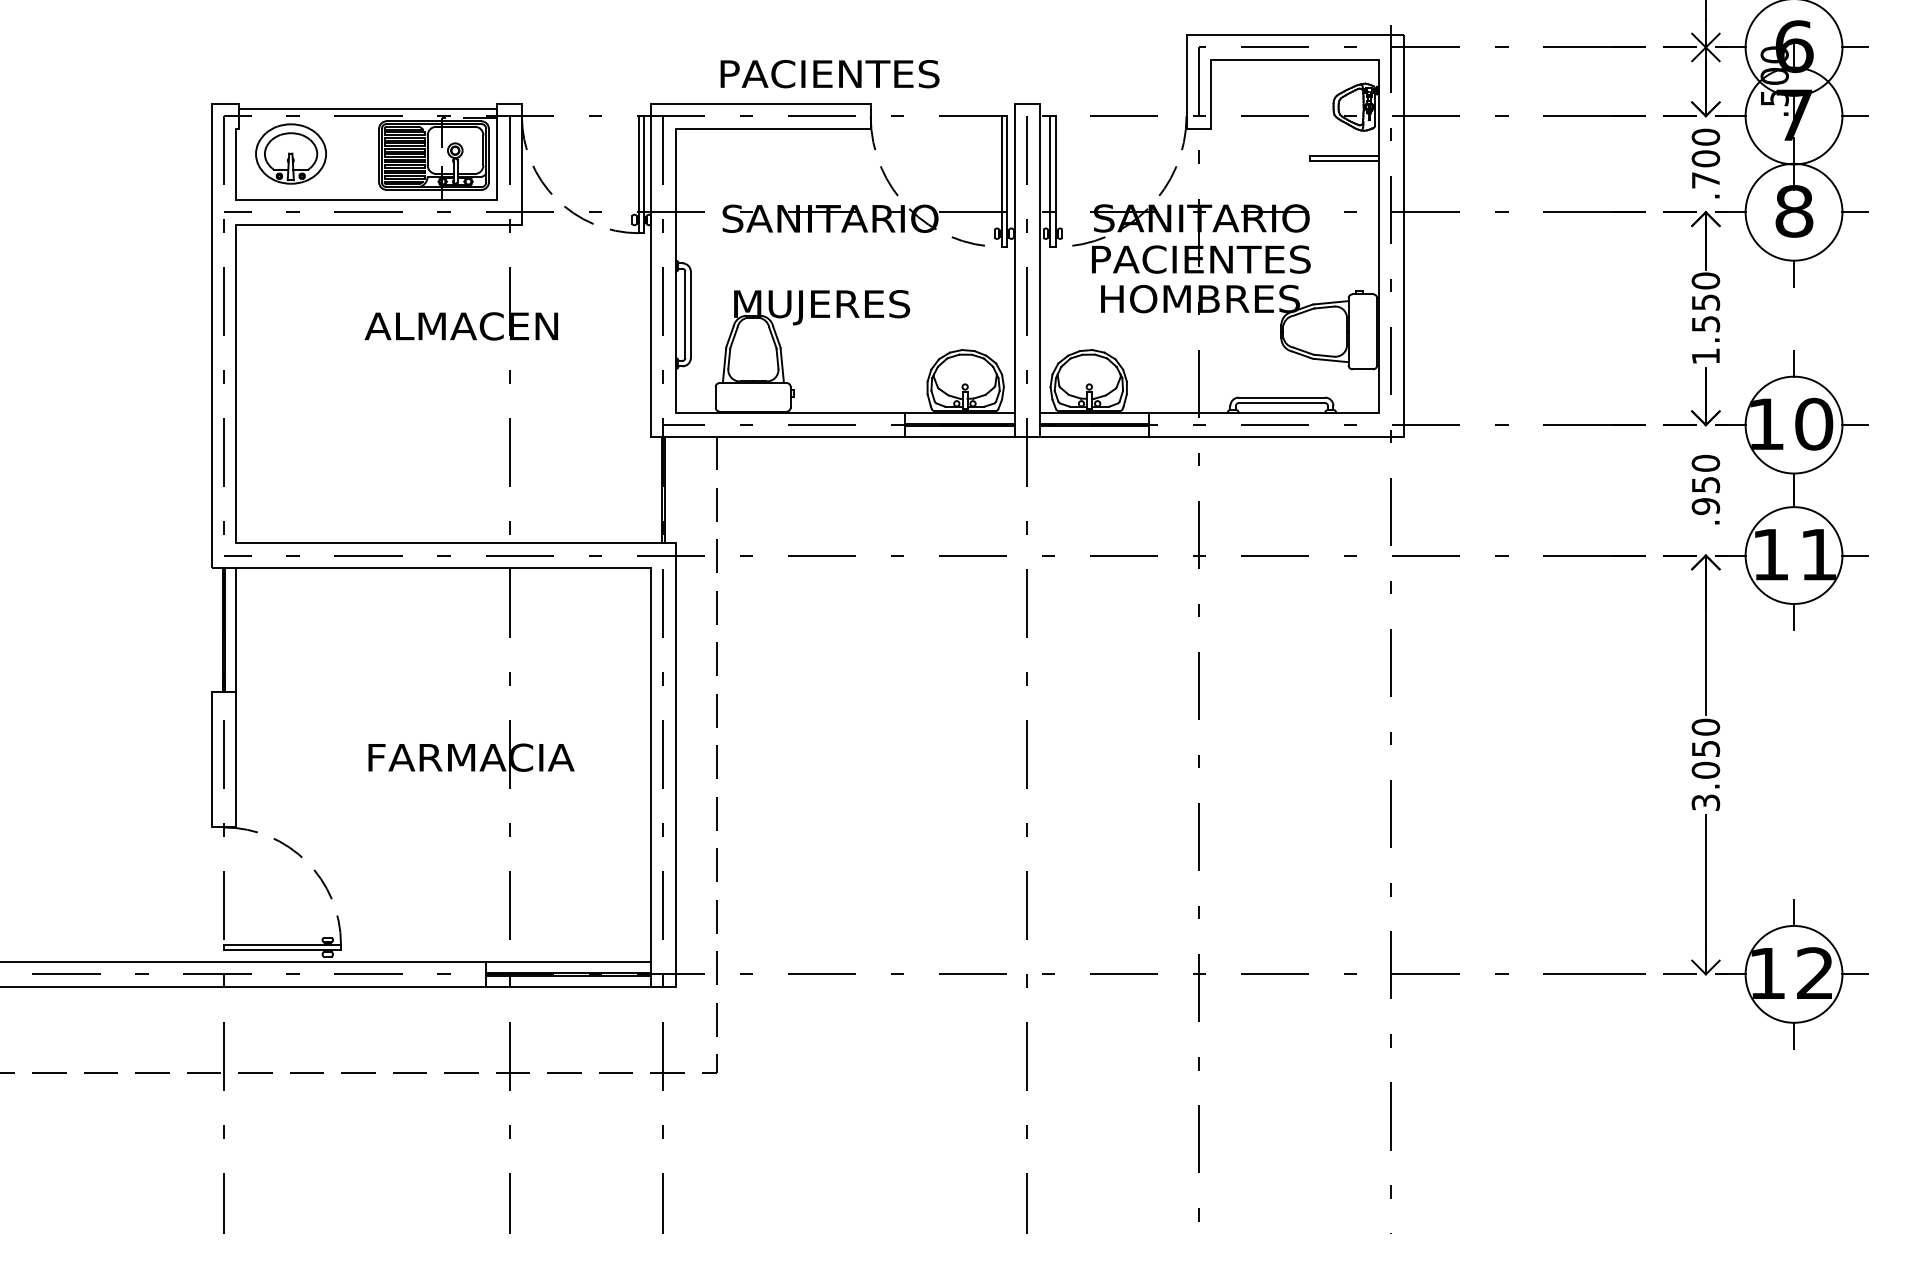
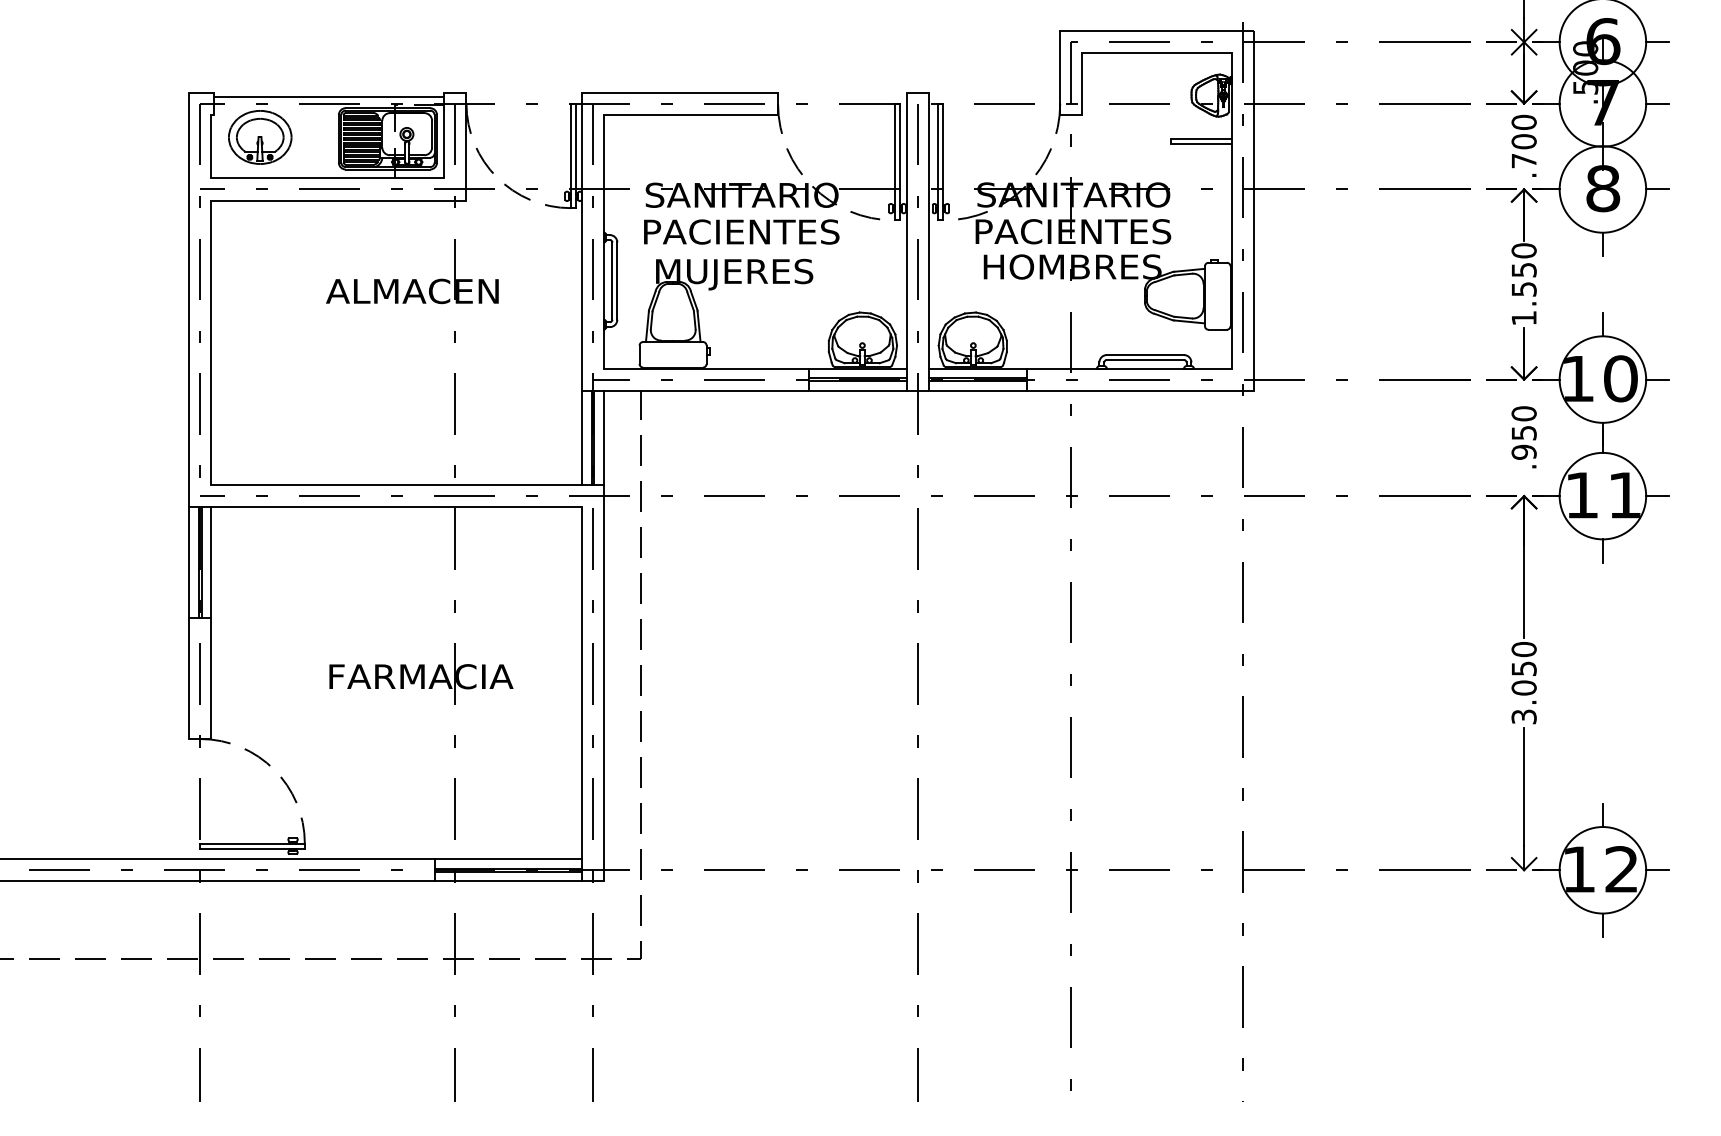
text: (829, 73) -> (741, 231), moved
line: (650, 489) -> (581, 437), added
line: (675, 489) -> (603, 437), added
line: (211, 629) -> (189, 562), added

